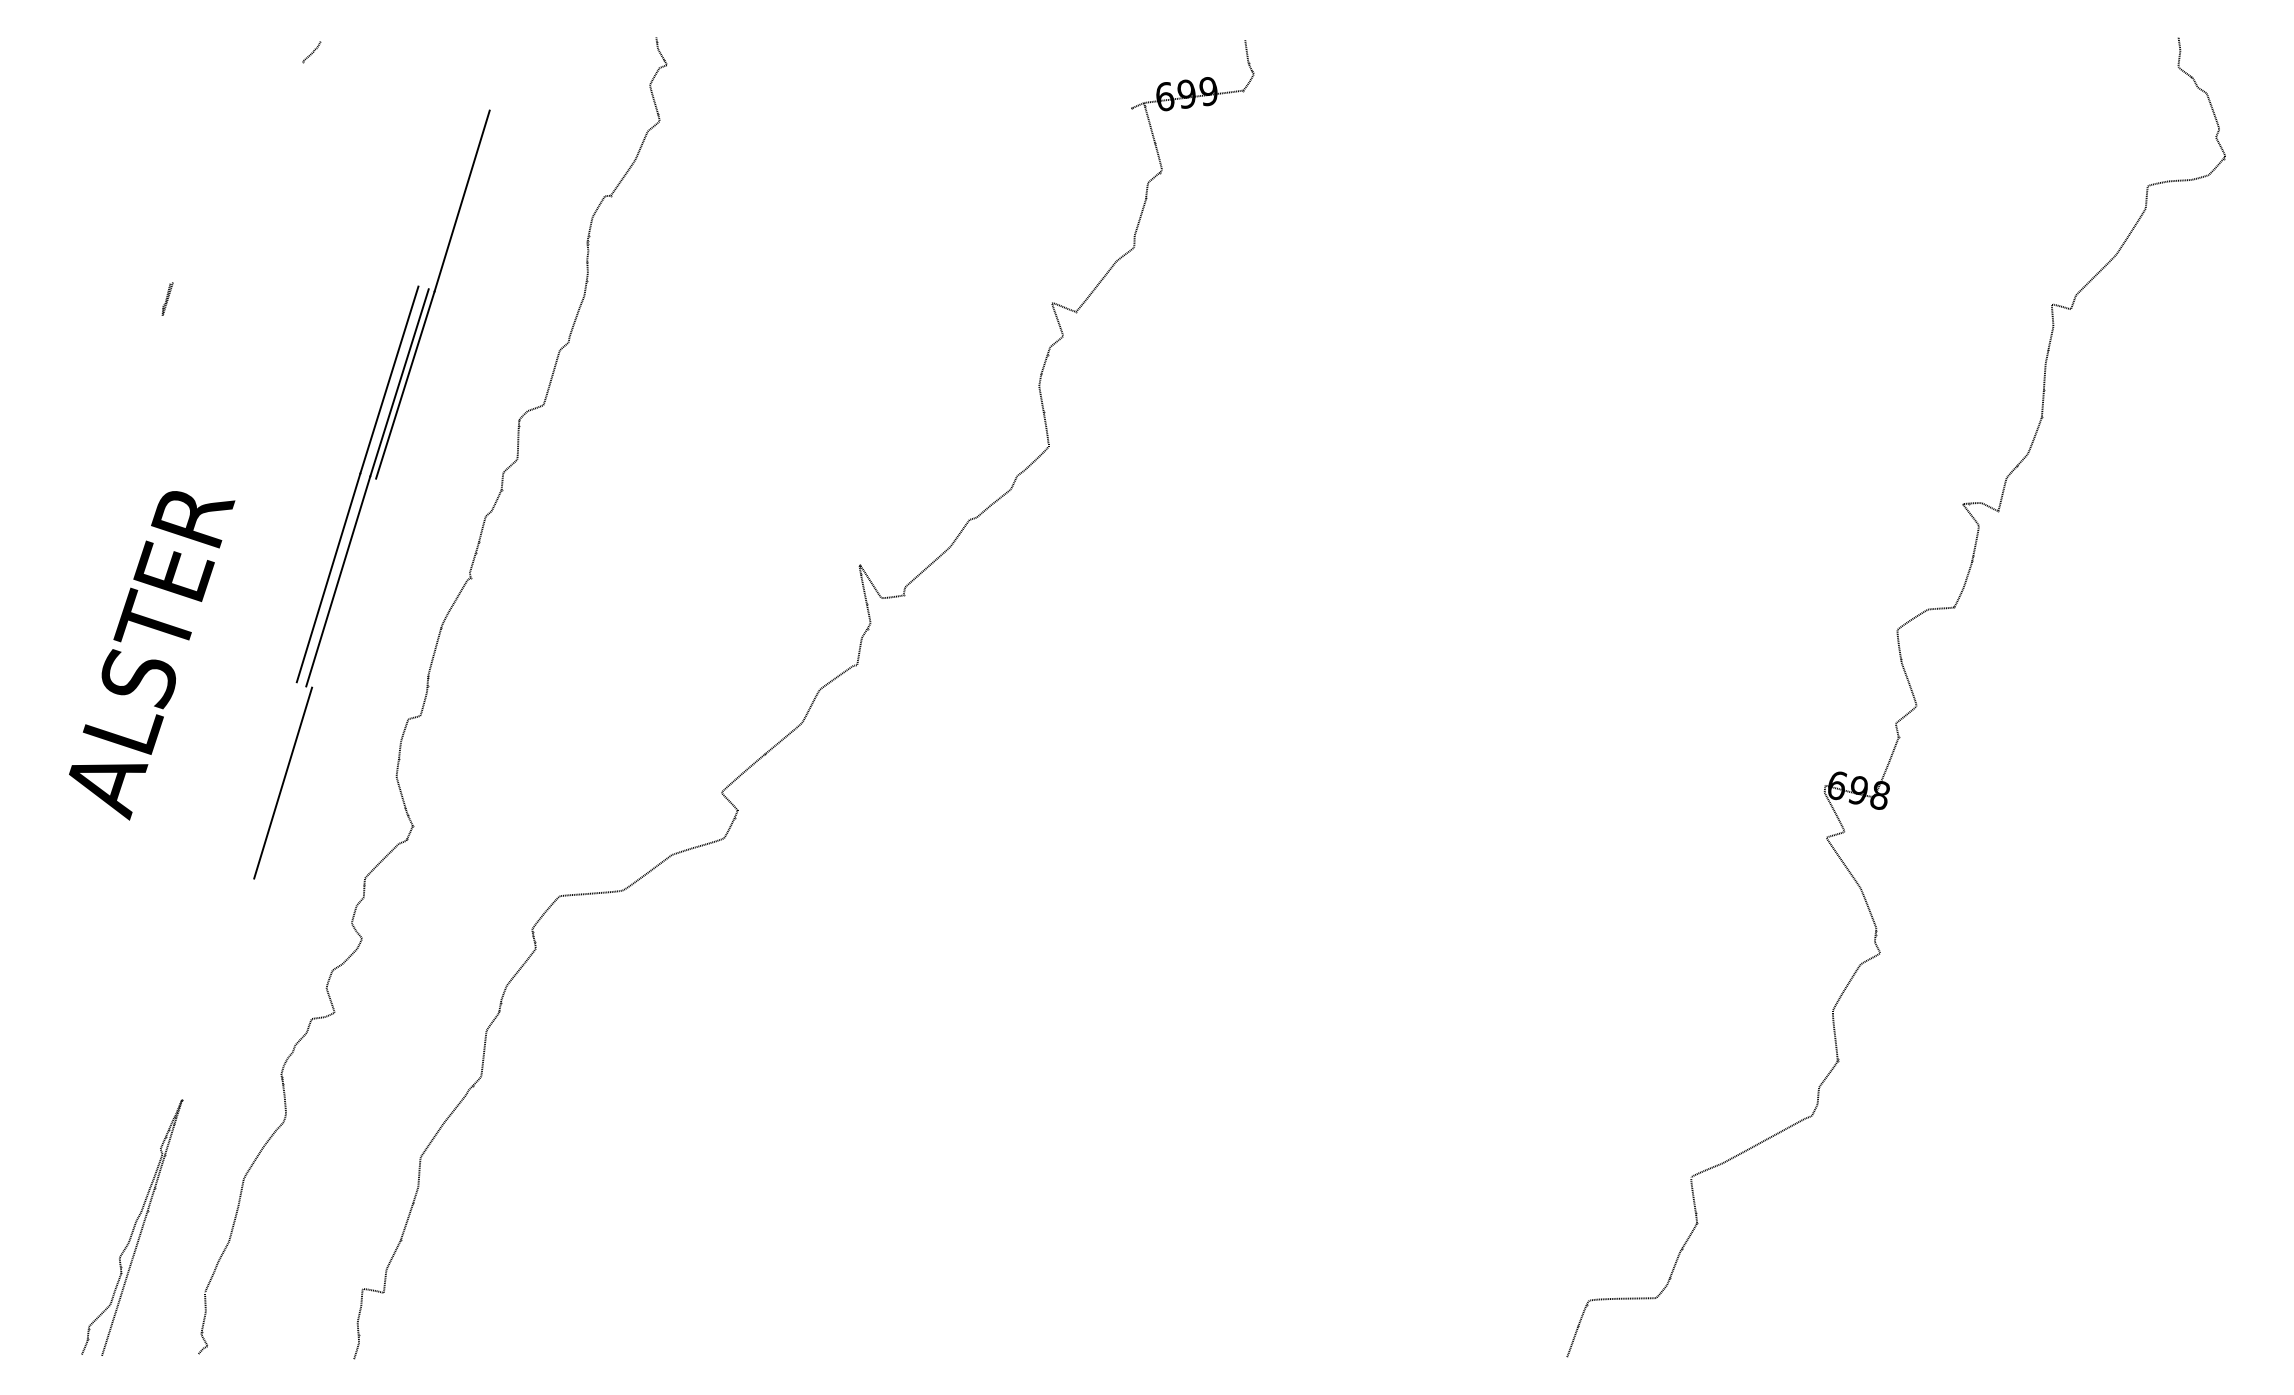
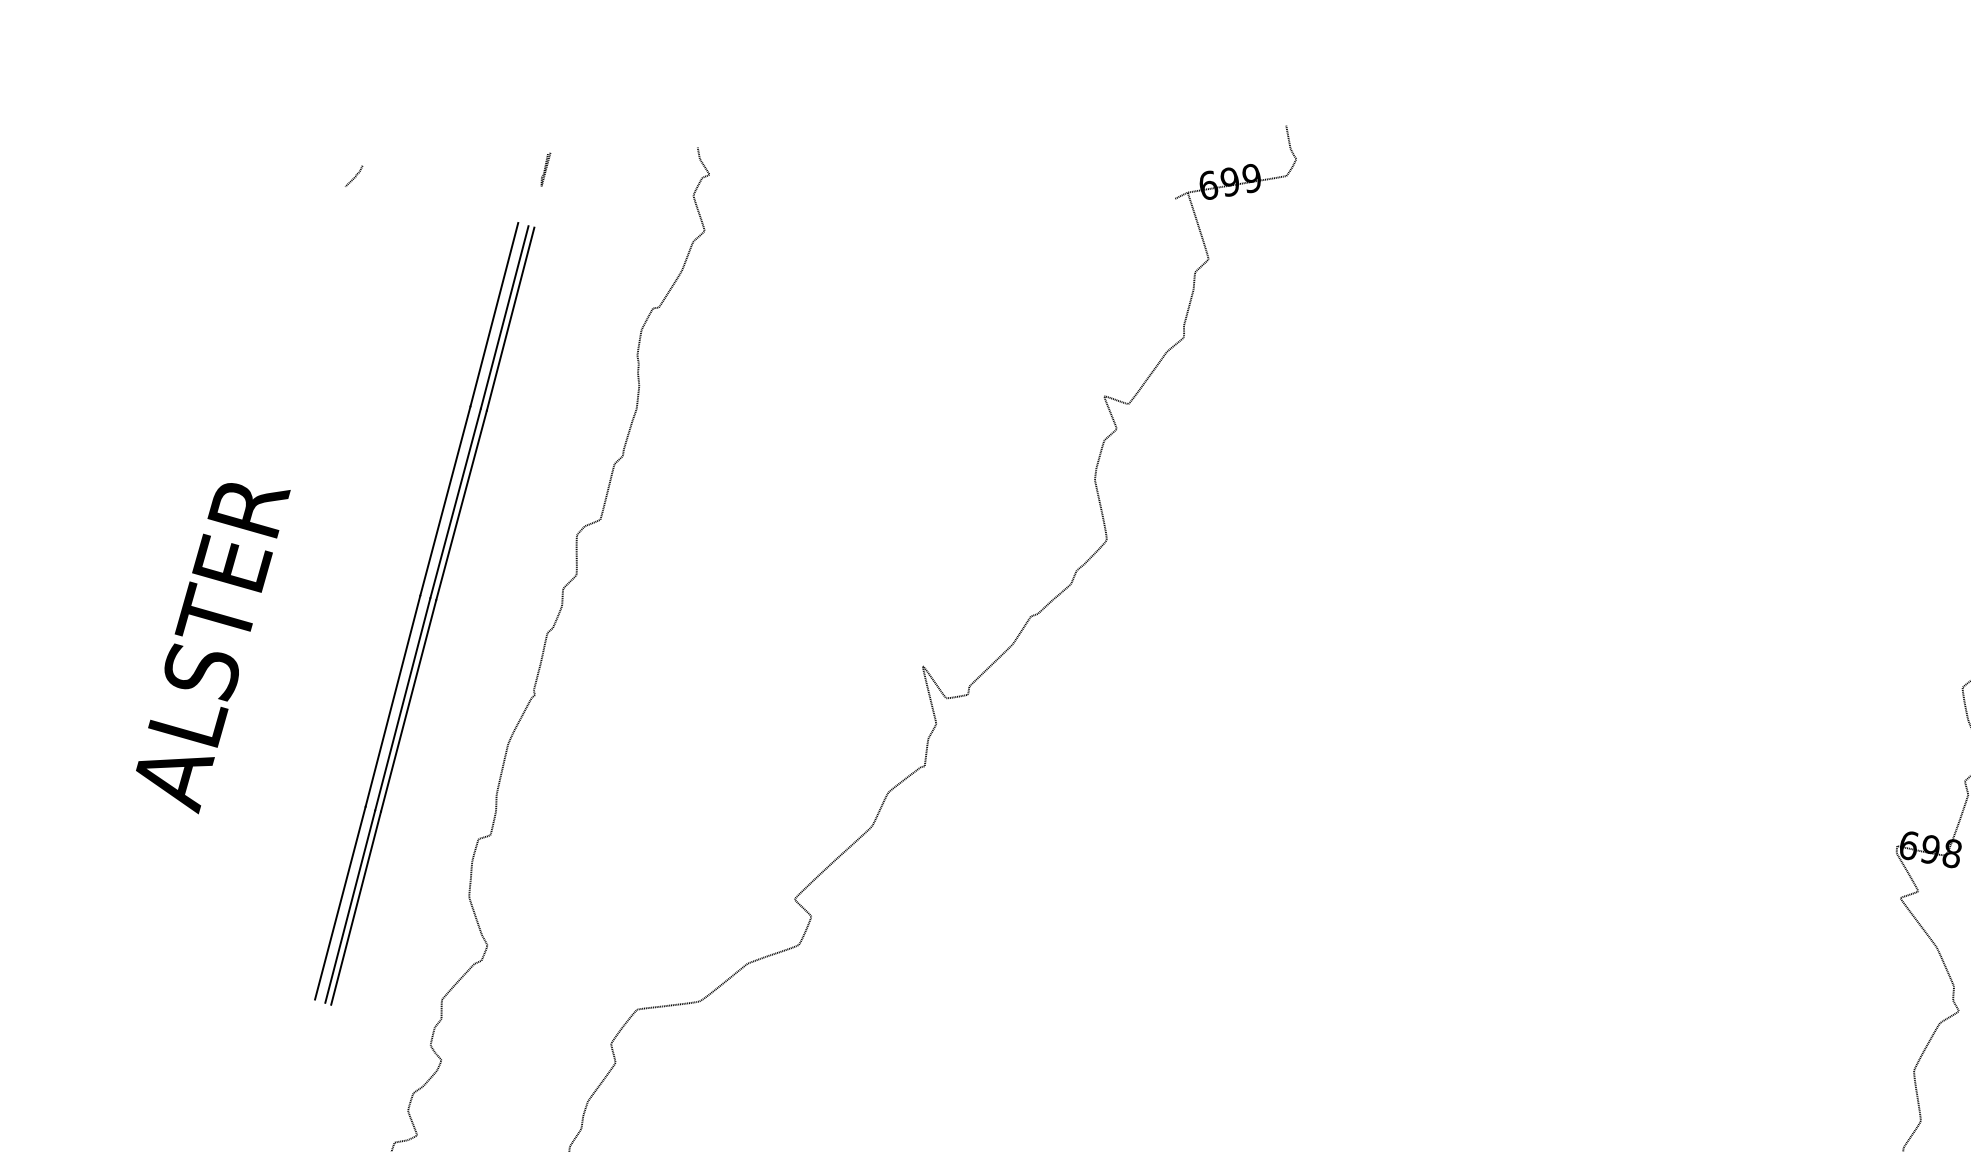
line: (445, 195) -> (493, 314), added
line: (455, 198) -> (503, 316), added
line: (167, 298) -> (545, 168), moved
line: (344, 582) -> (409, 705), added
text: (152, 655) -> (214, 648), moved
line: (267, 777) -> (340, 903), added
line: (277, 781) -> (350, 906), added

